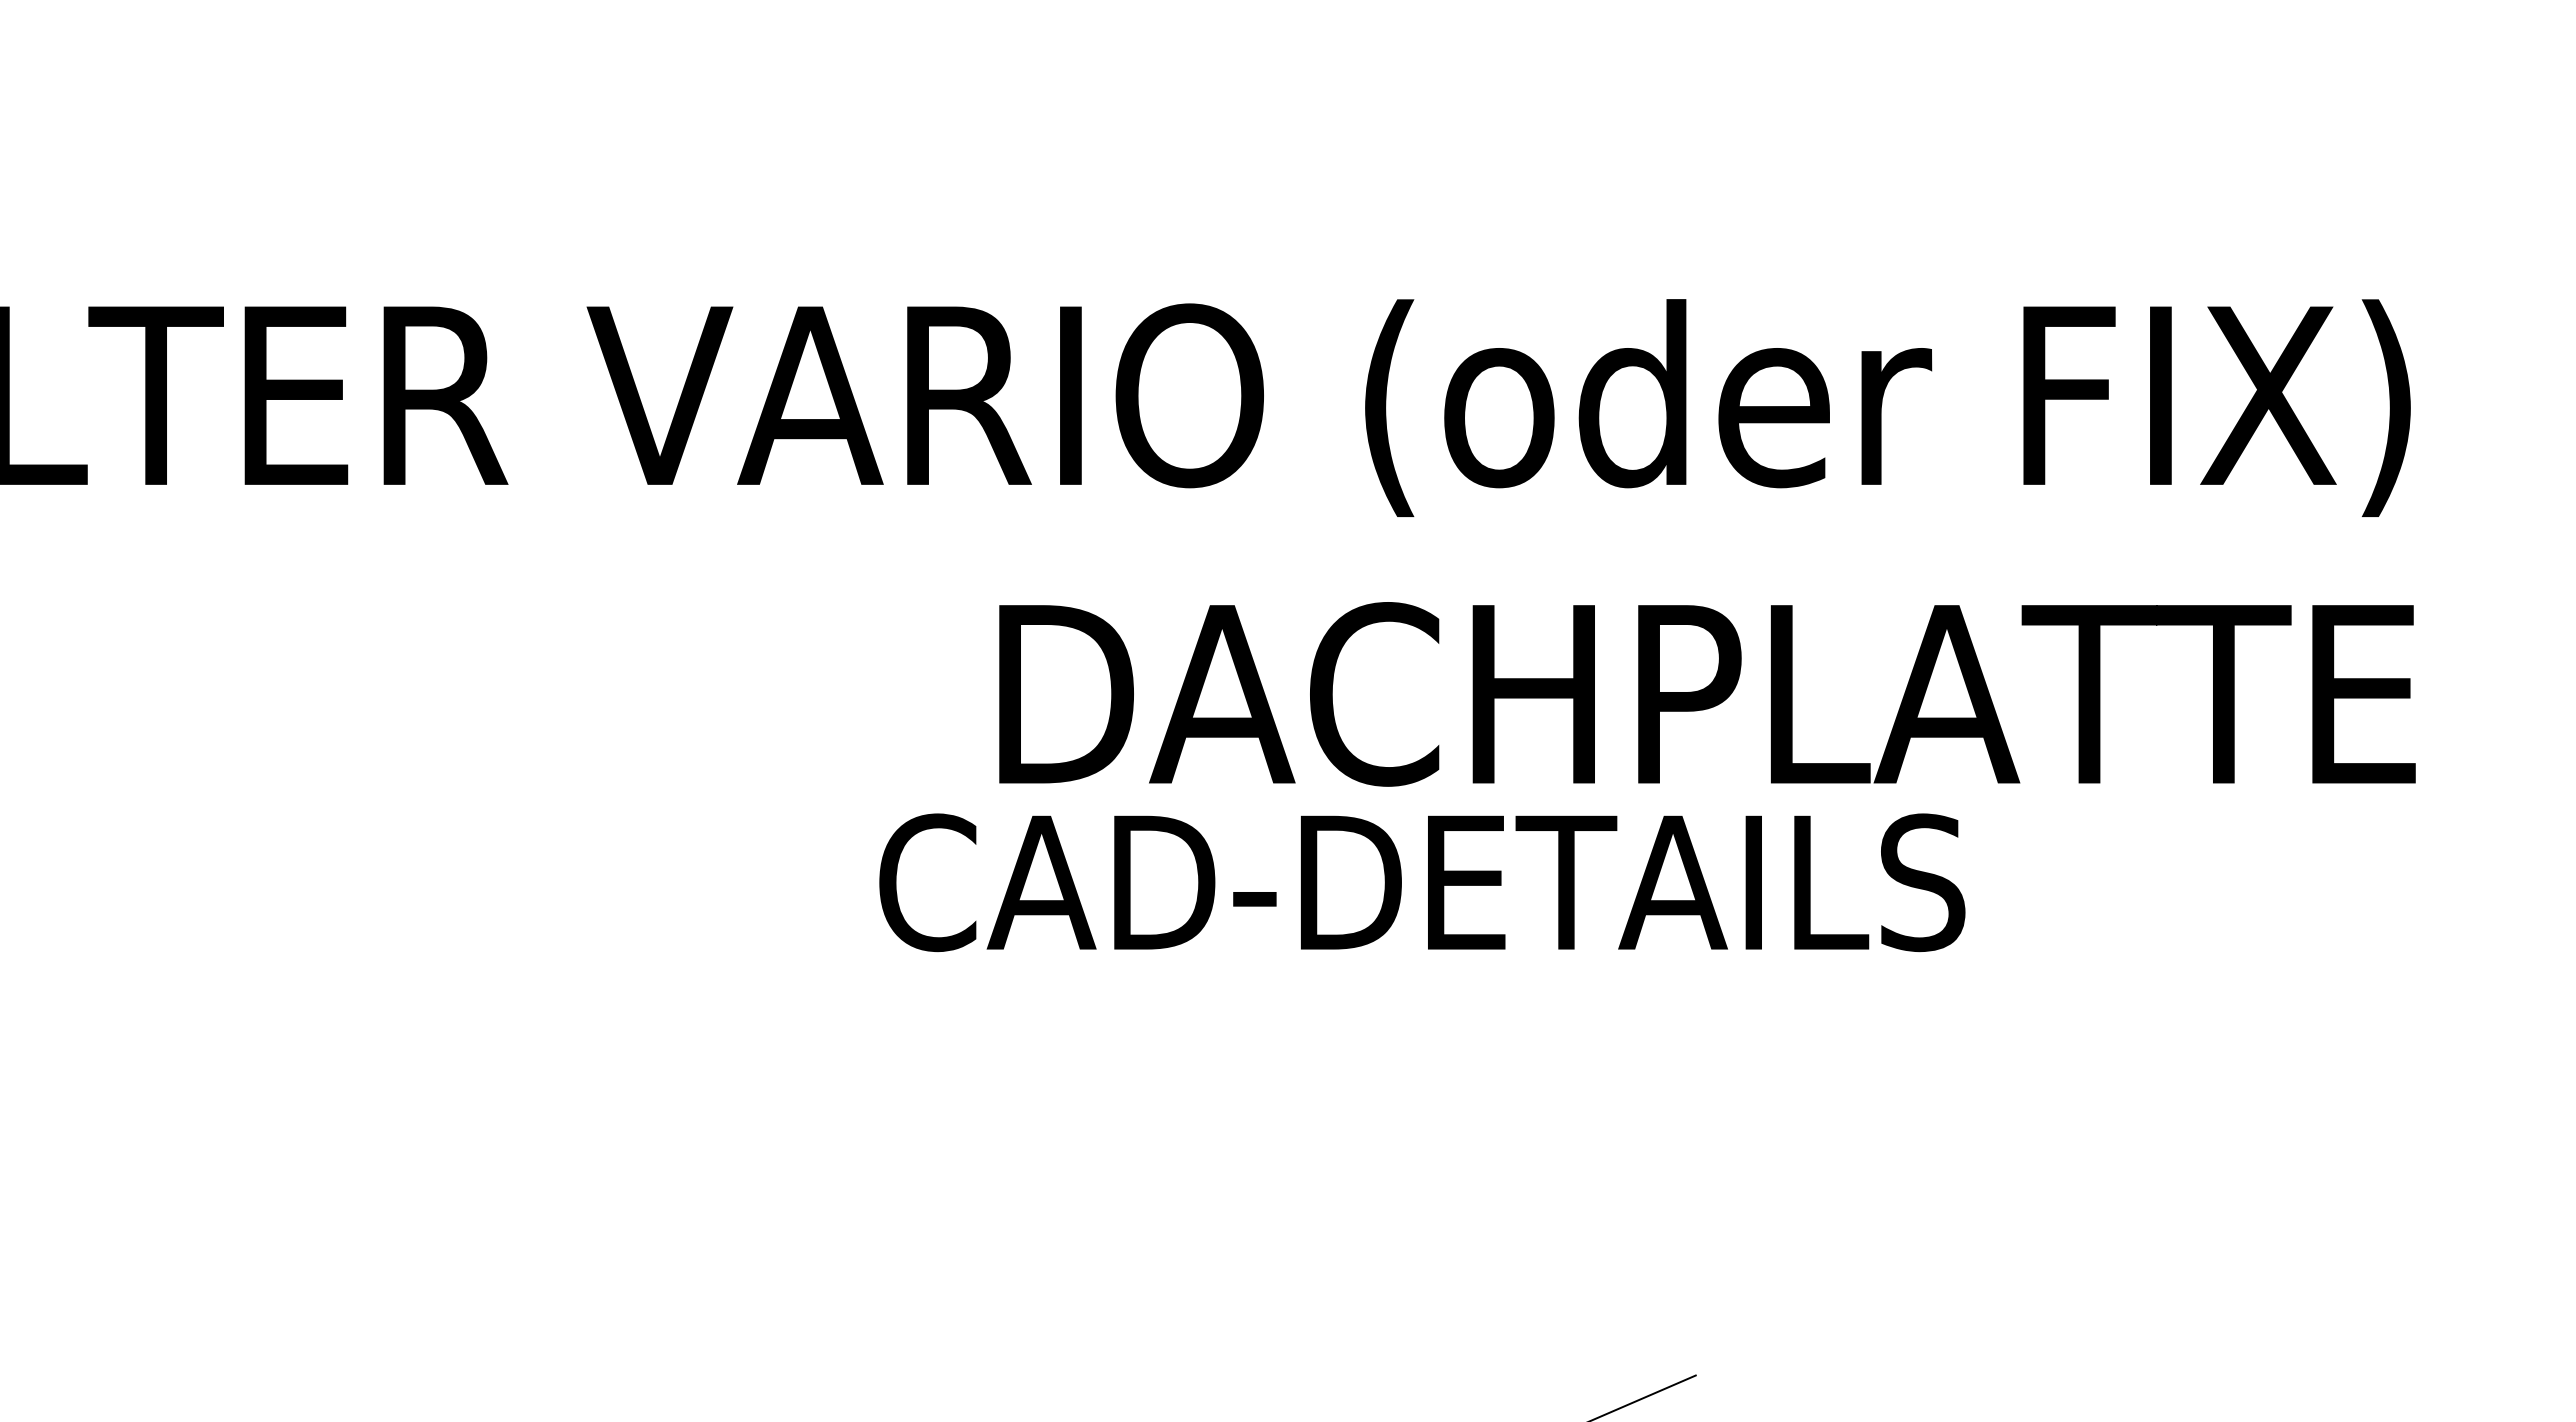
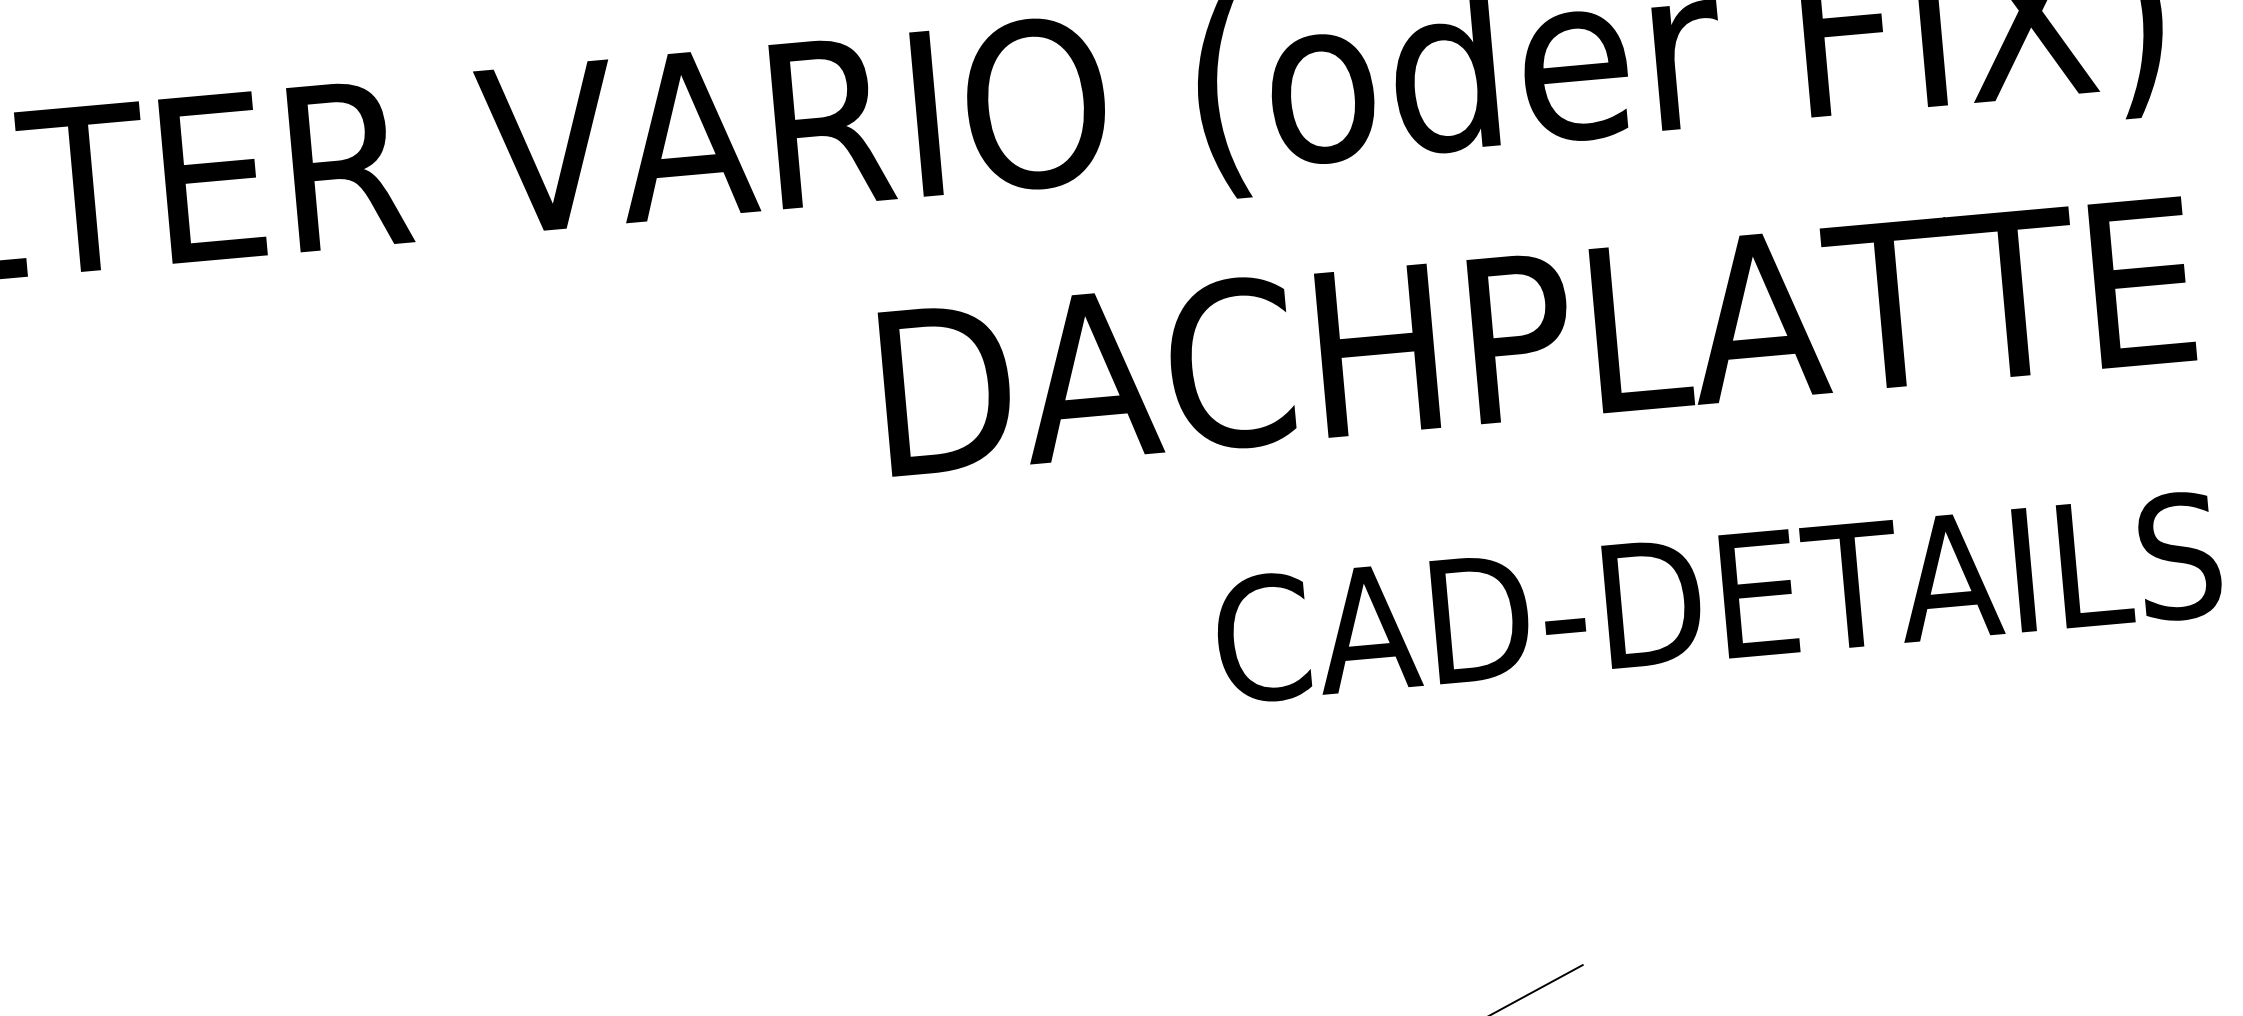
text: (1422, 882) -> (1718, 597), moved

